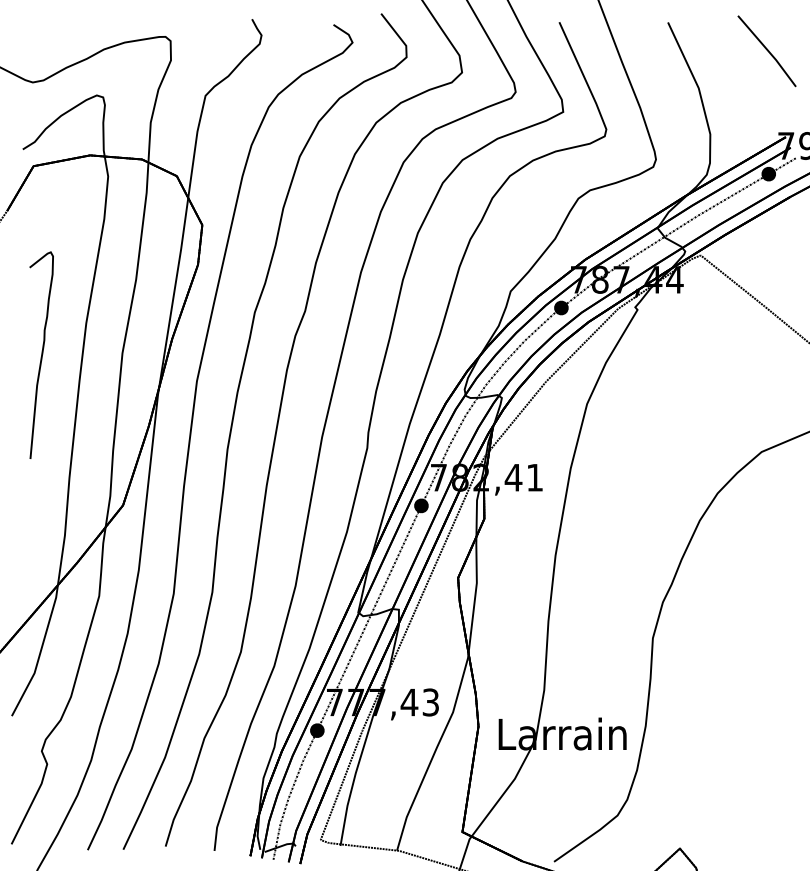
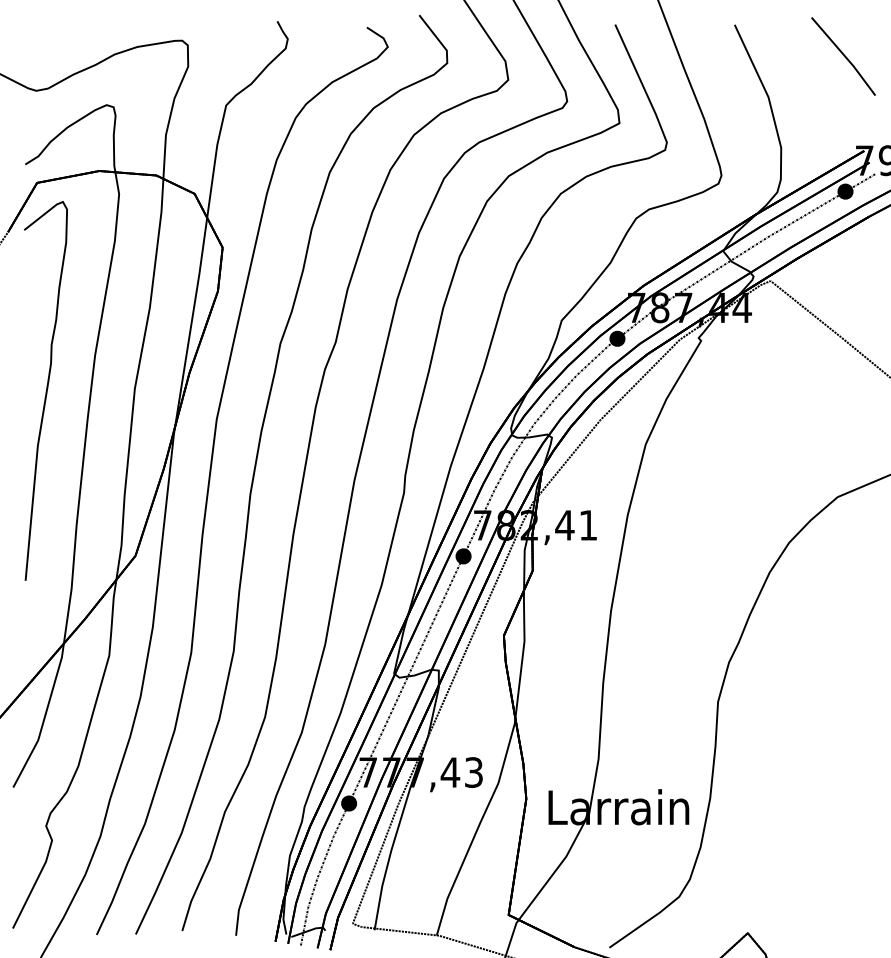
part: (41, 355) -> (45, 391), size x1.67

